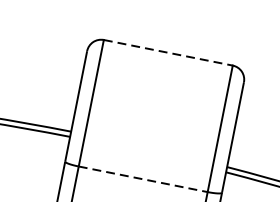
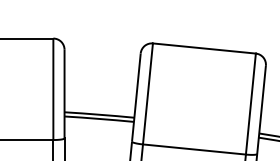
line: (168, 52) -> (204, 48), dashed -> solid
line: (143, 179) -> (194, 149), dashed -> solid

